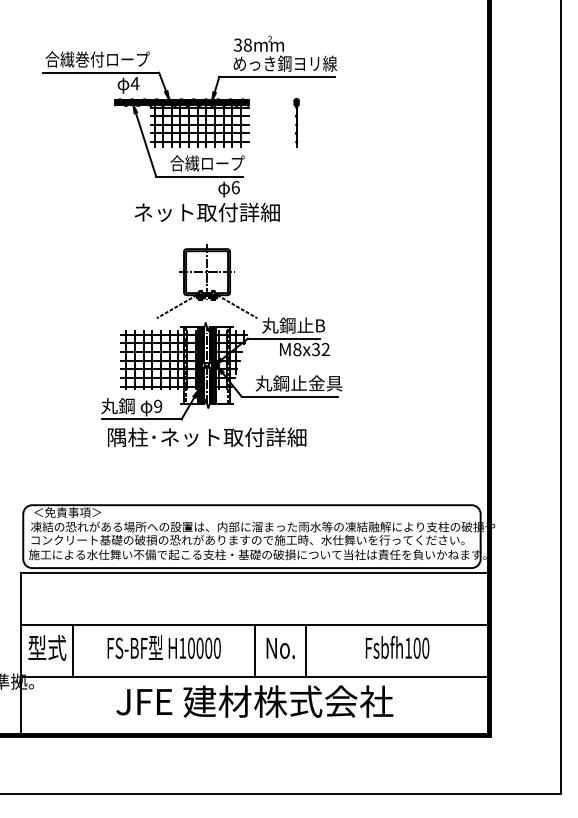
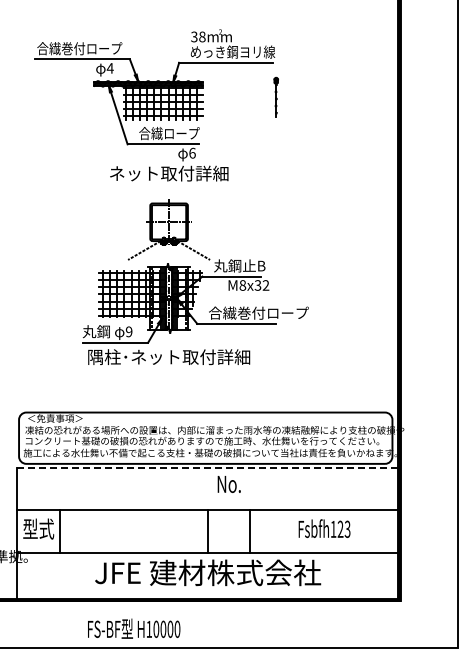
part: (295, 121) -> (275, 96), moved
text: (316, 382) -> (258, 312), 丸鋼止金具 -> 合繊巻付ロープ
line: (255, 573) -> (208, 468), solid -> dashed
text: (164, 647) -> (134, 628), moved
text: (420, 647) -> (343, 528), Fsbfh100 -> Fsbfh123
text: (279, 648) -> (228, 484), moved

